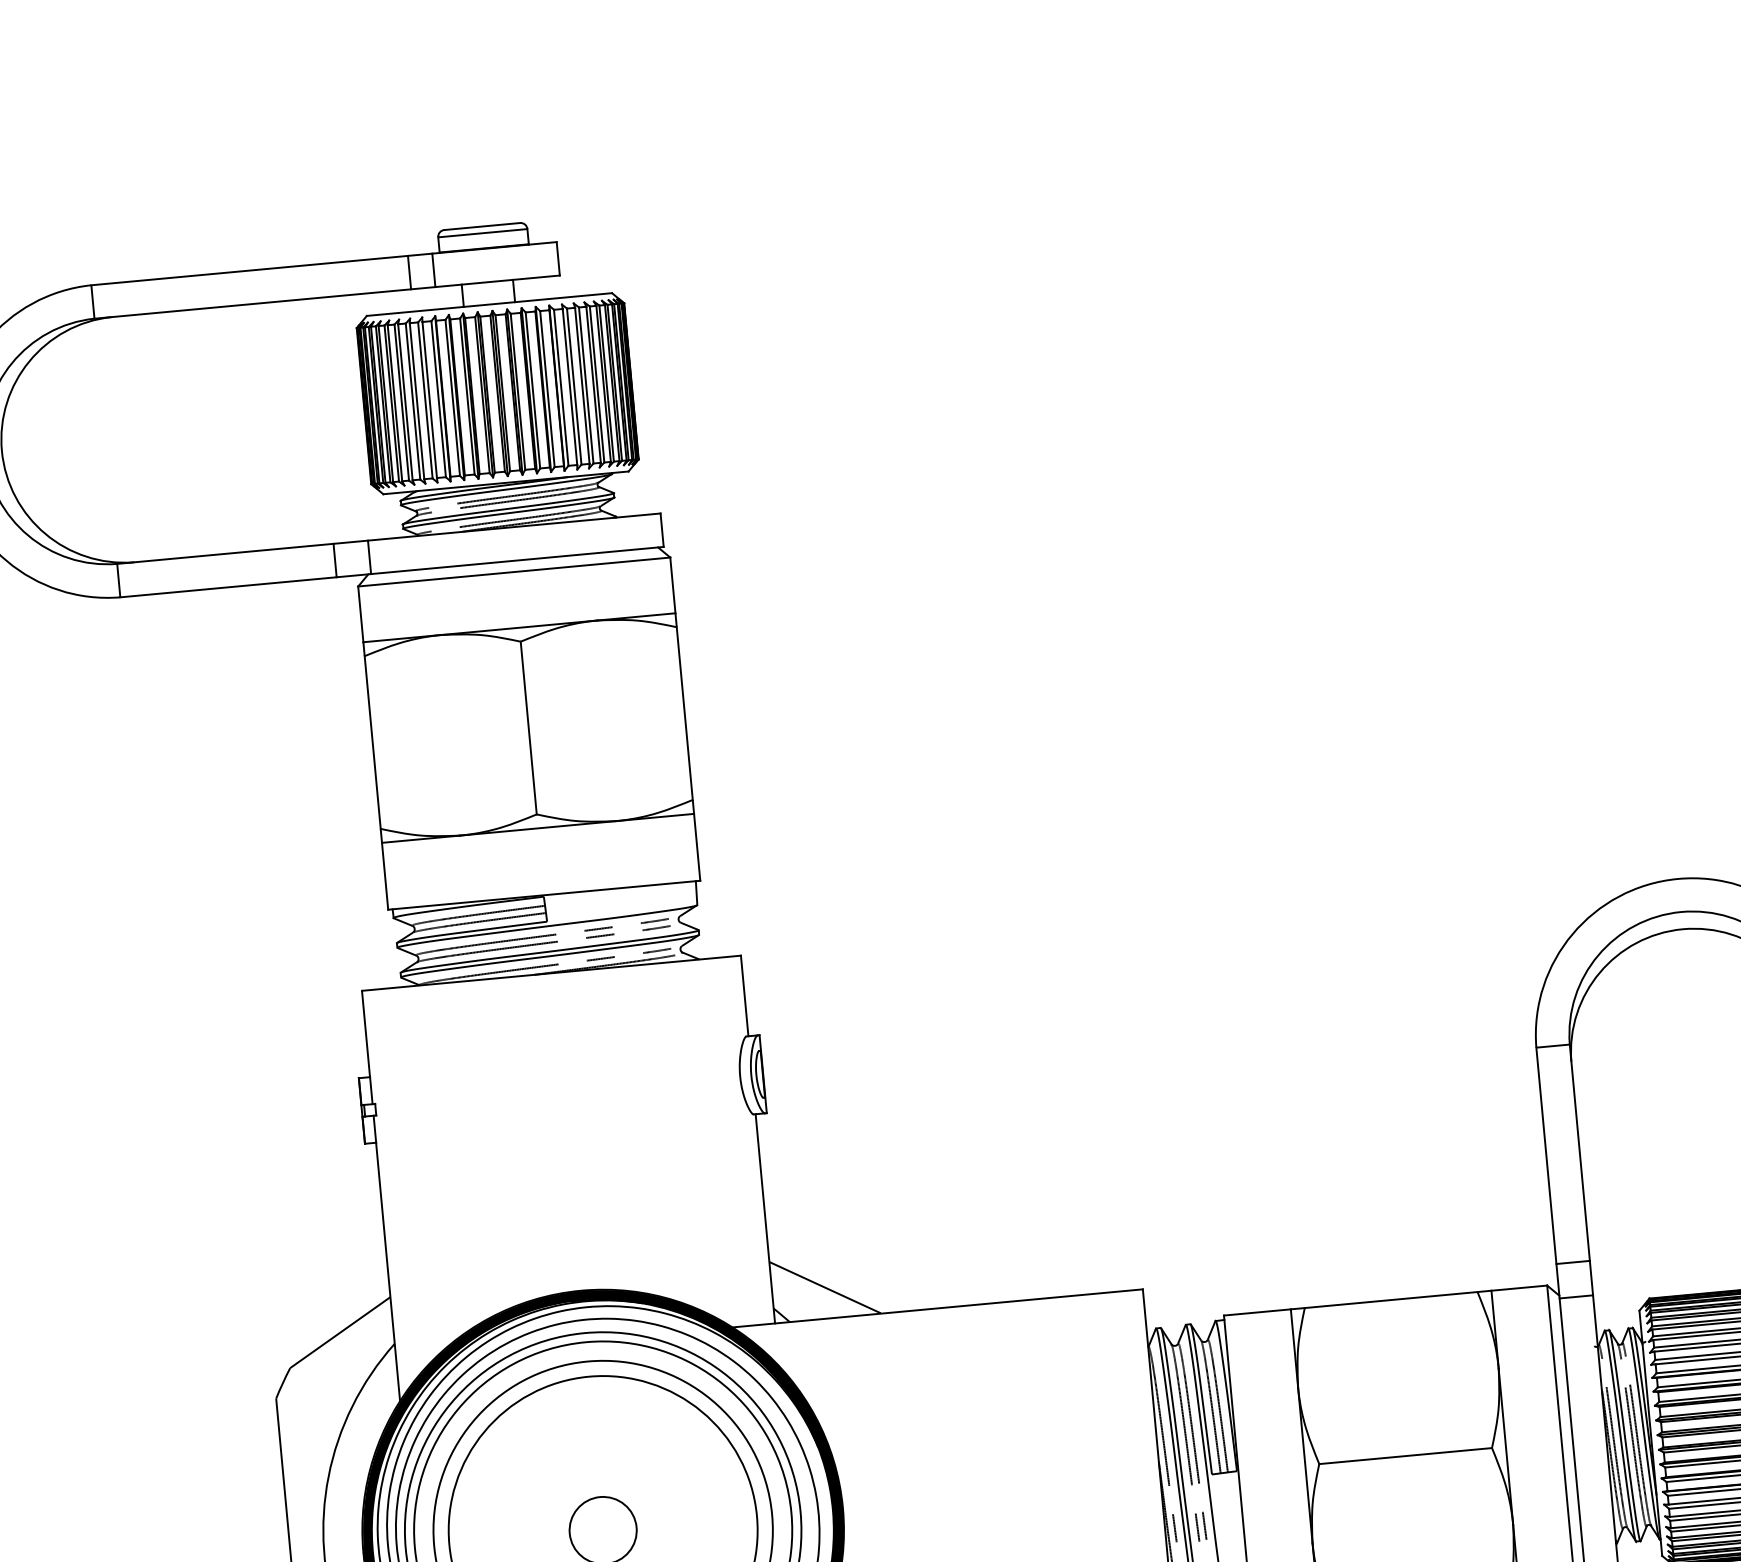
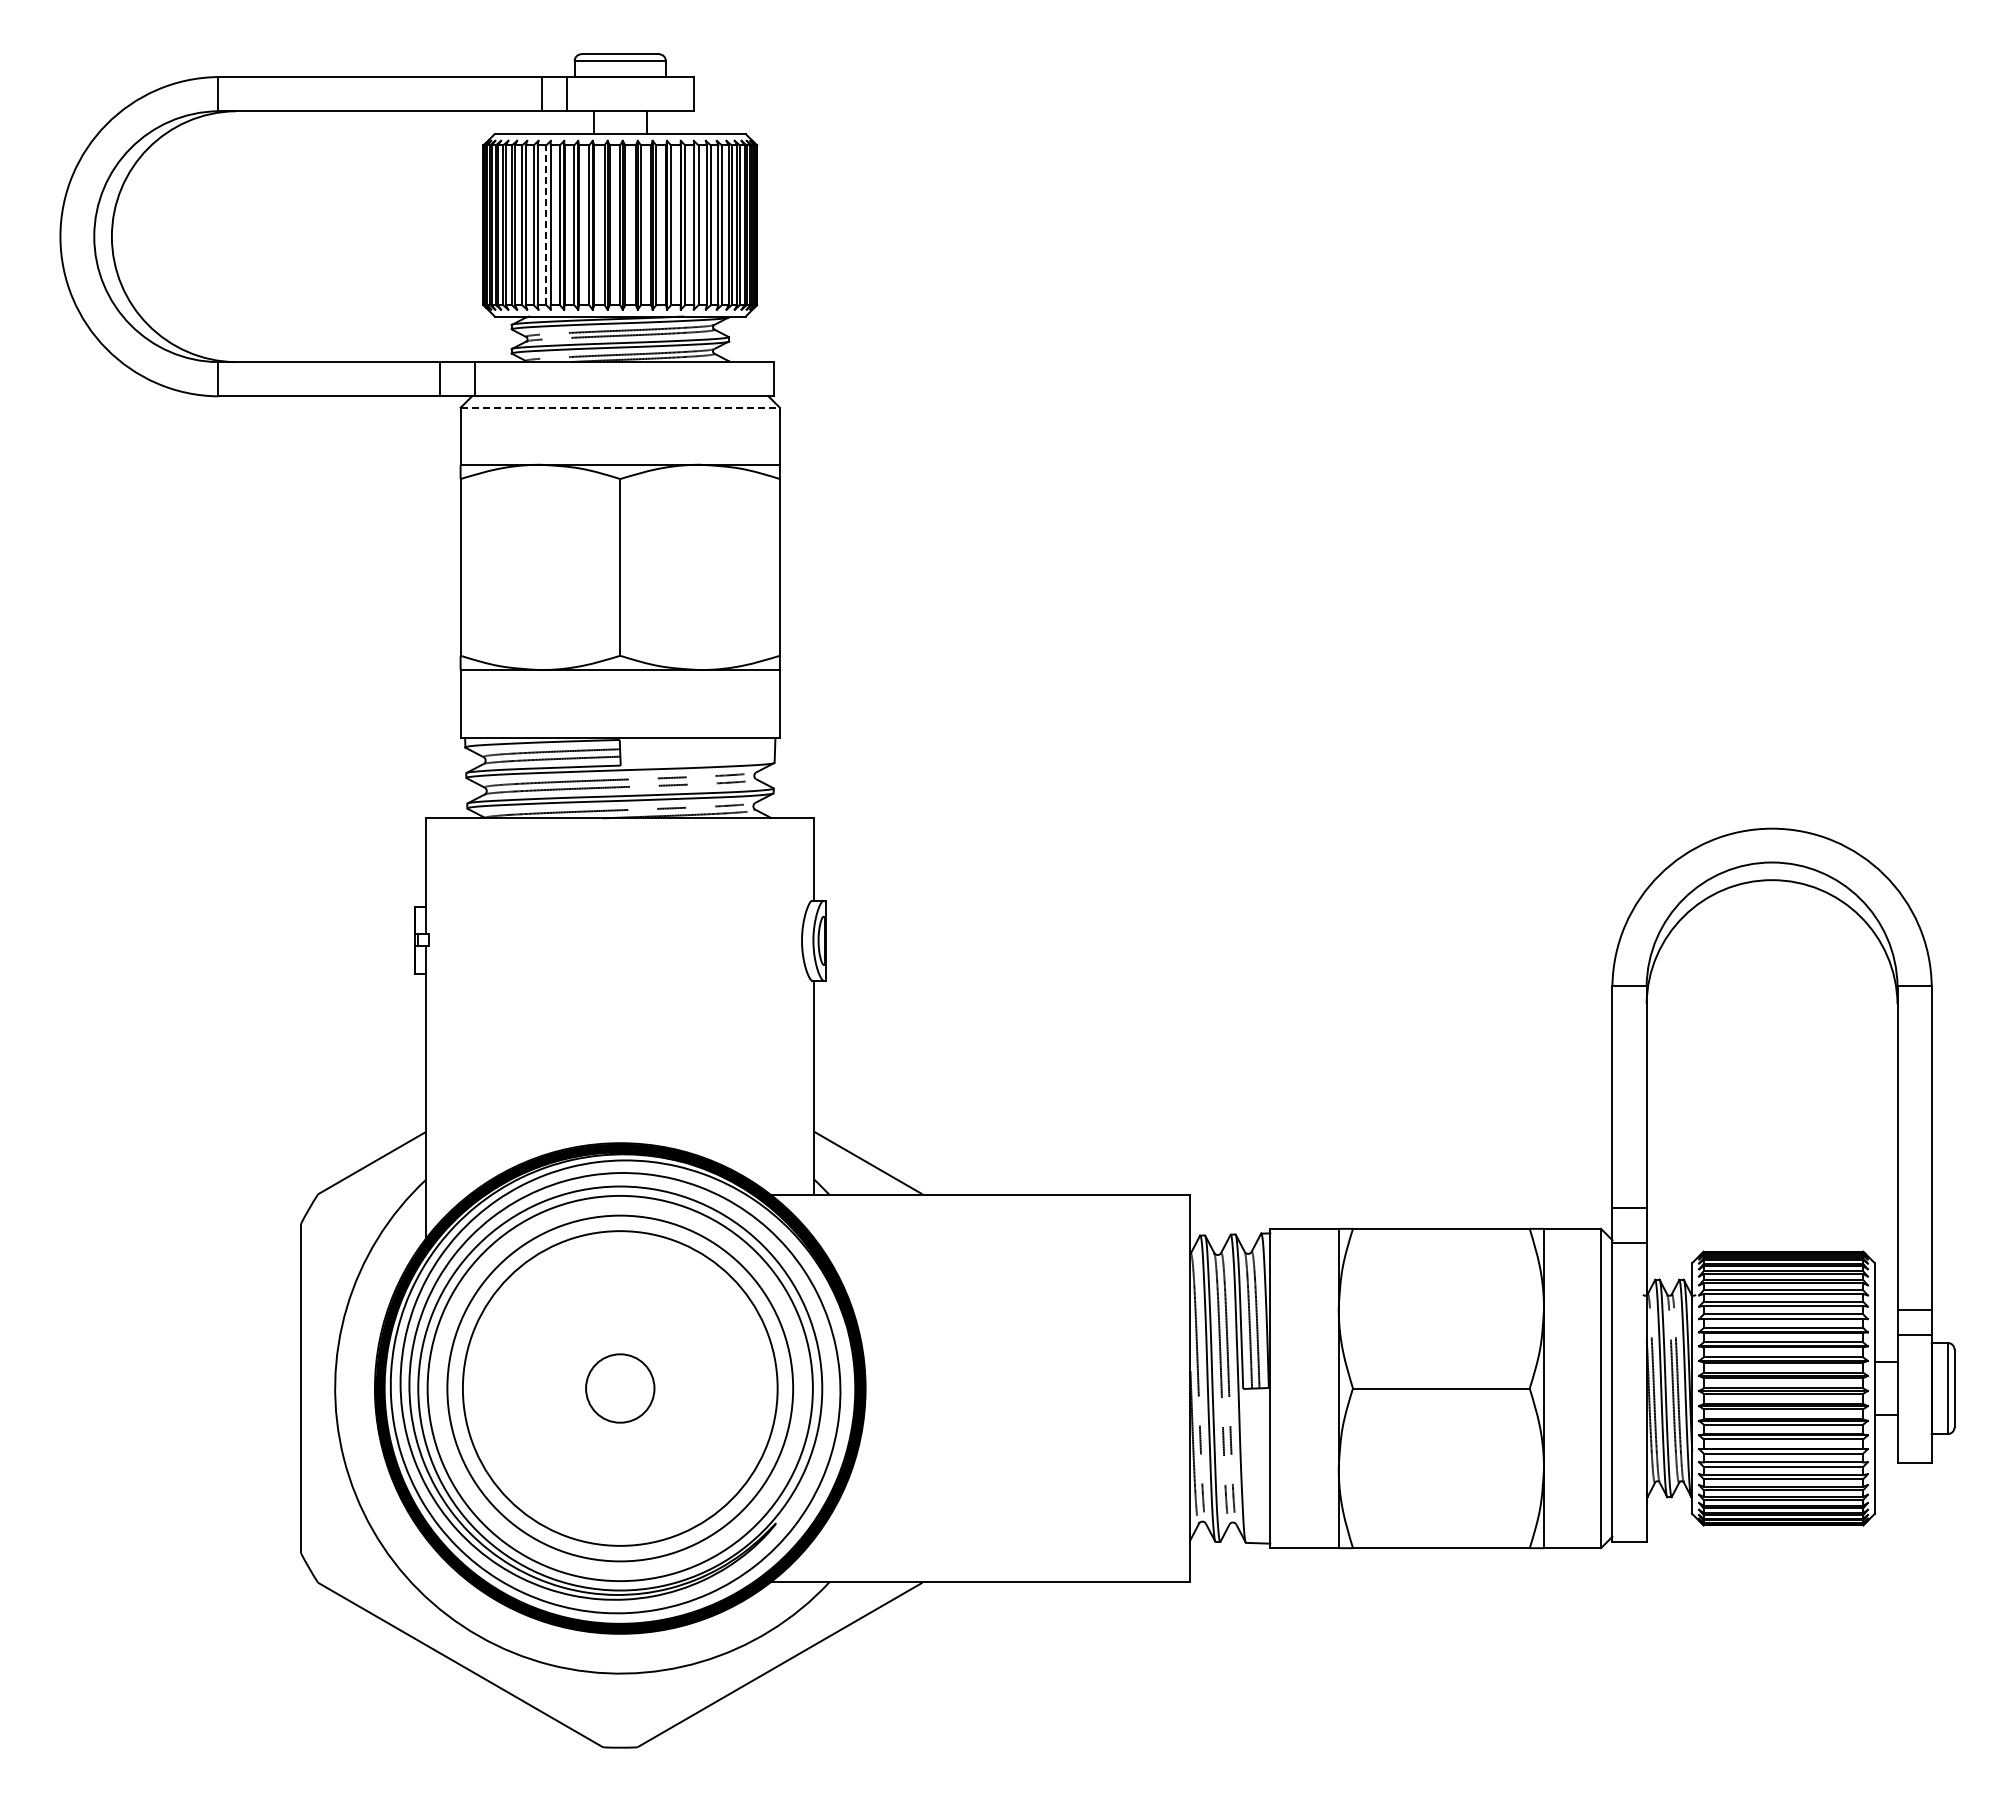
line: (425, 400) -> (546, 225), solid -> dashed
line: (514, 571) -> (620, 407), solid -> dashed

